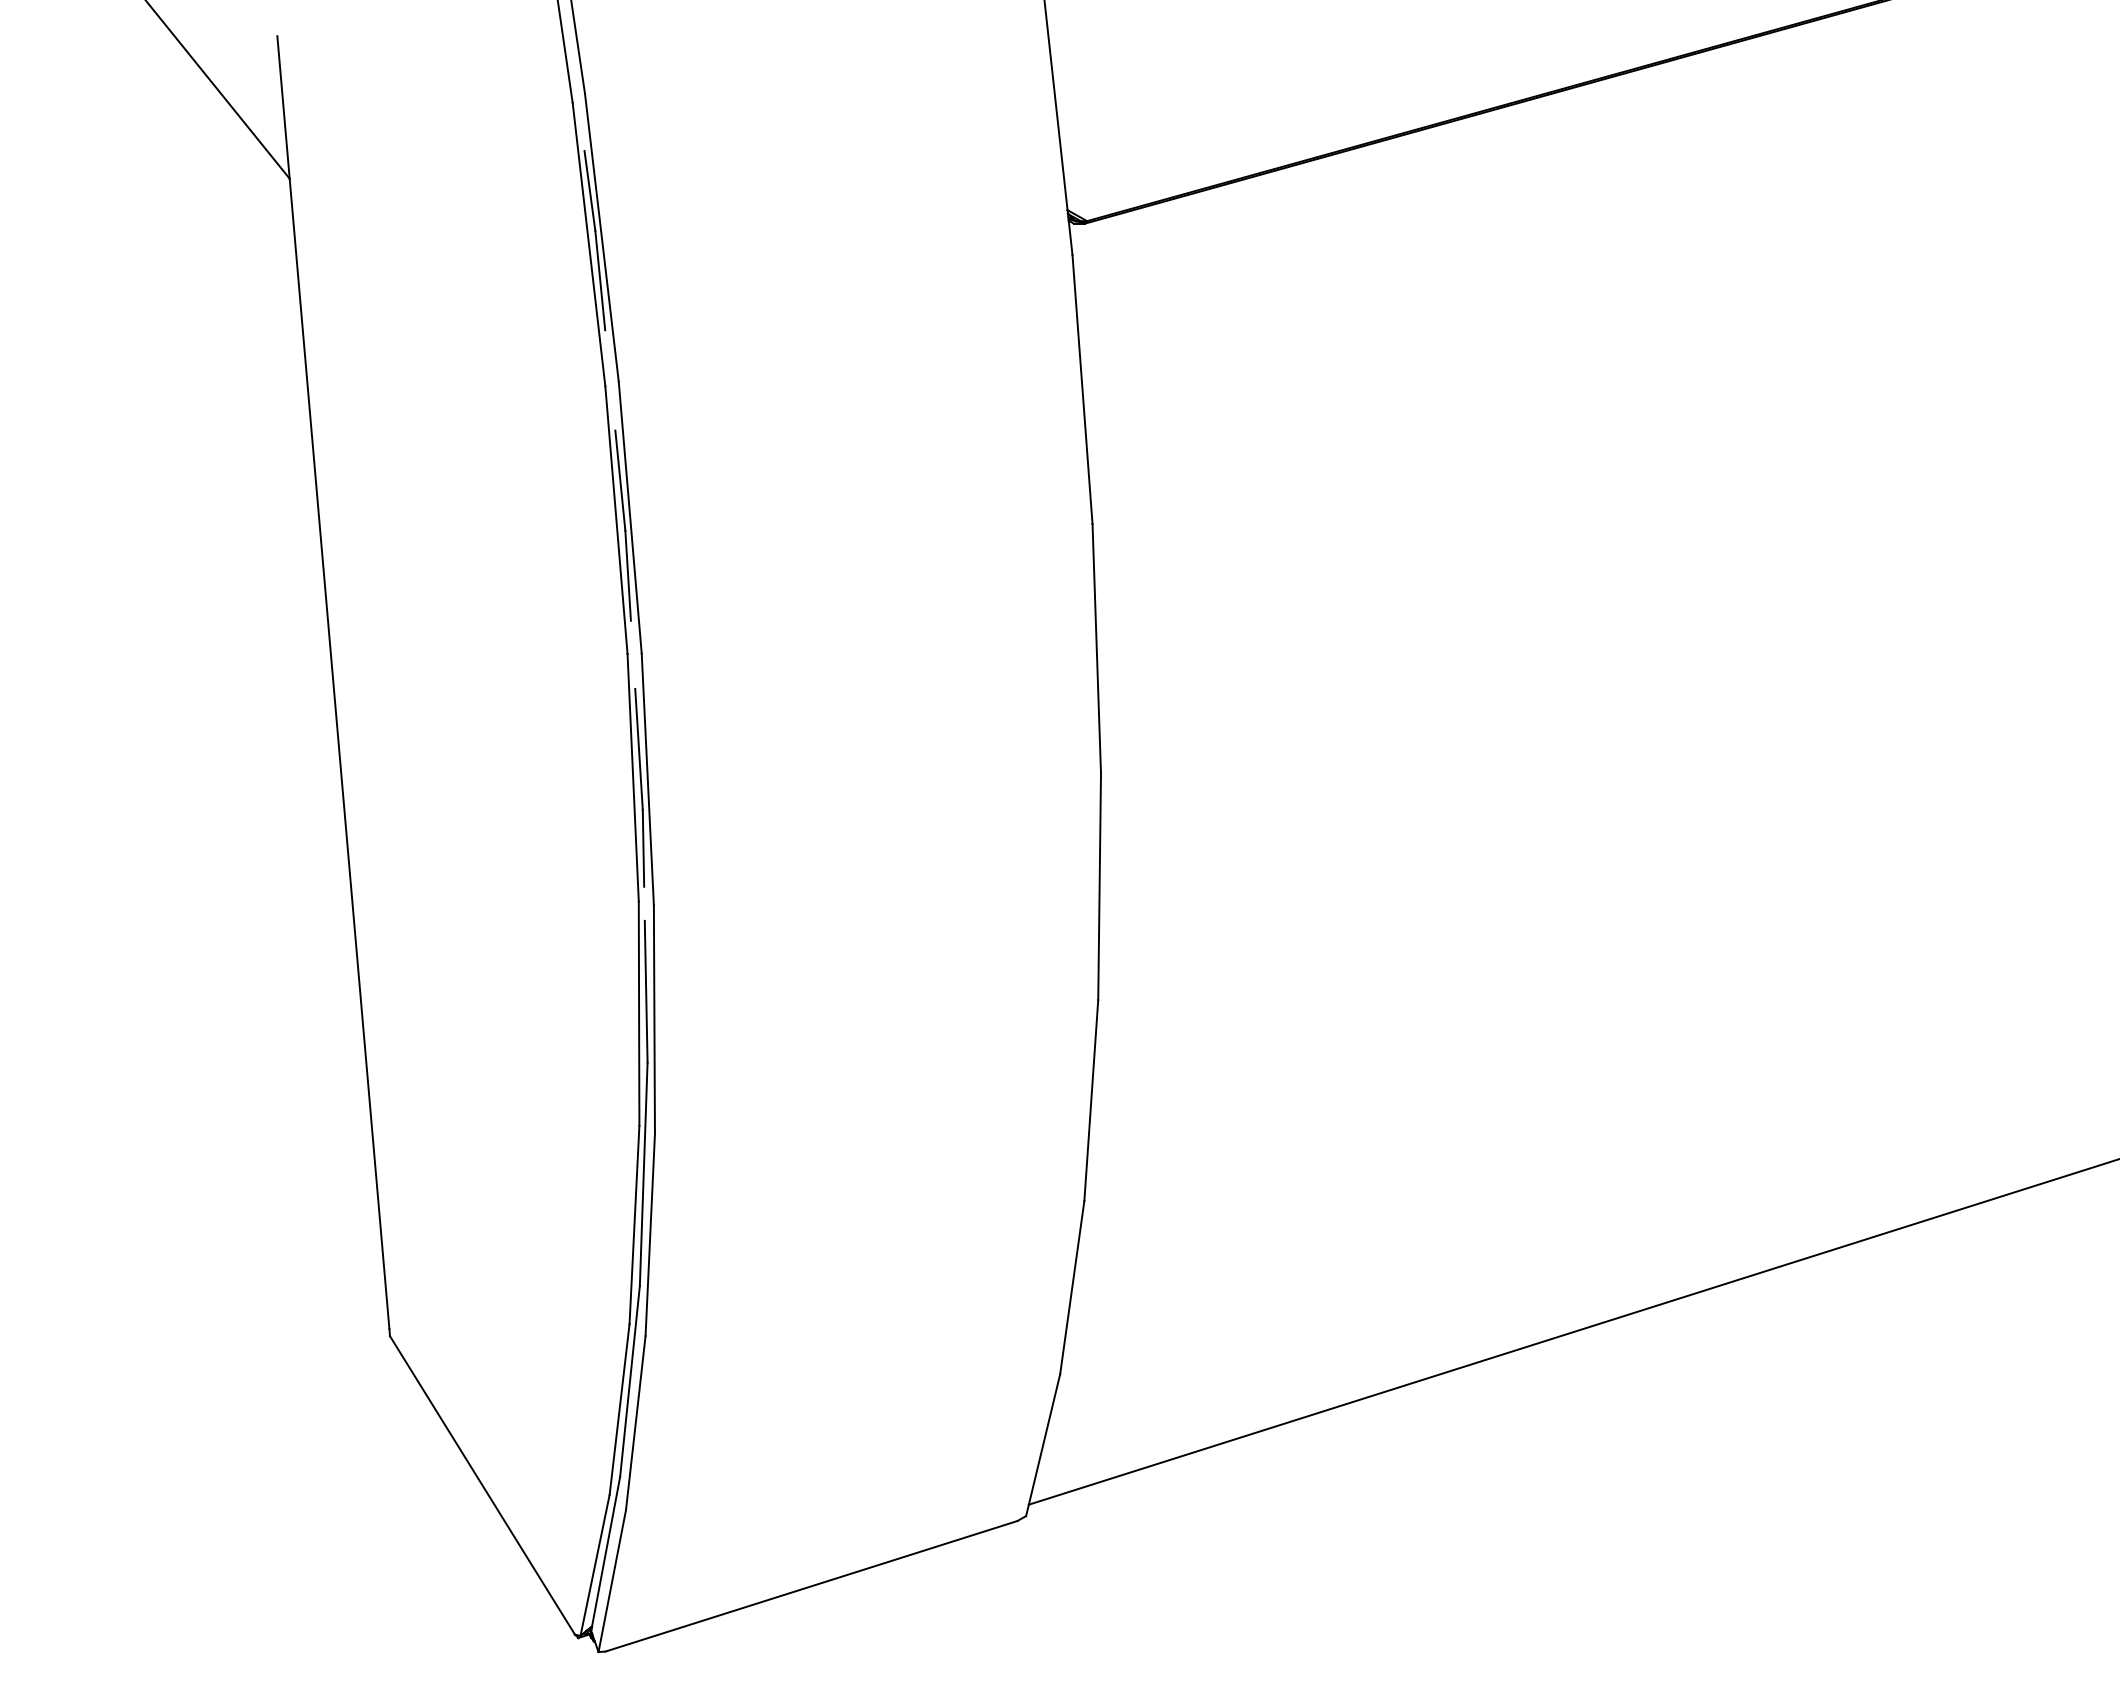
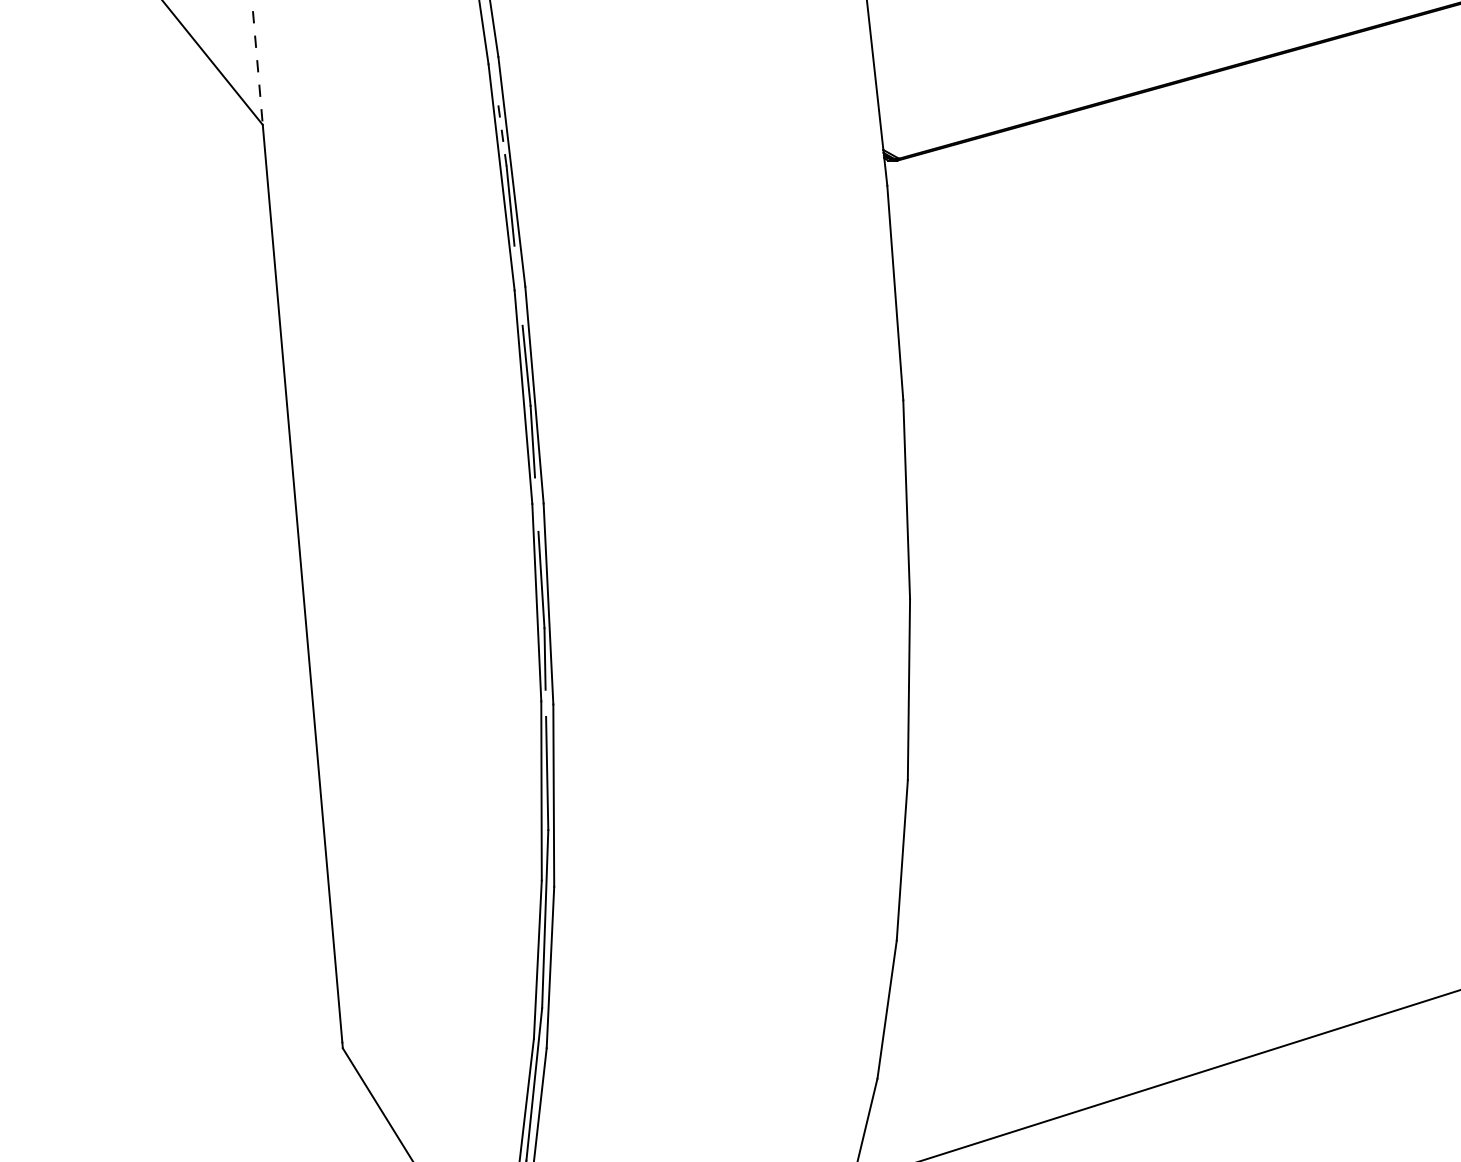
line: (283, 107) -> (257, 68), solid -> dashed
line: (589, 190) -> (501, 134), solid -> dashed

